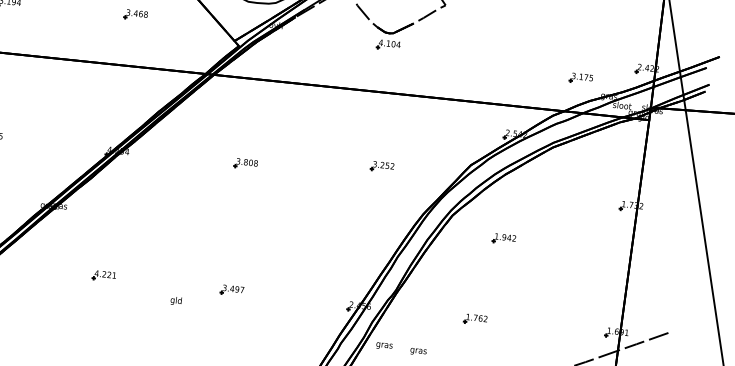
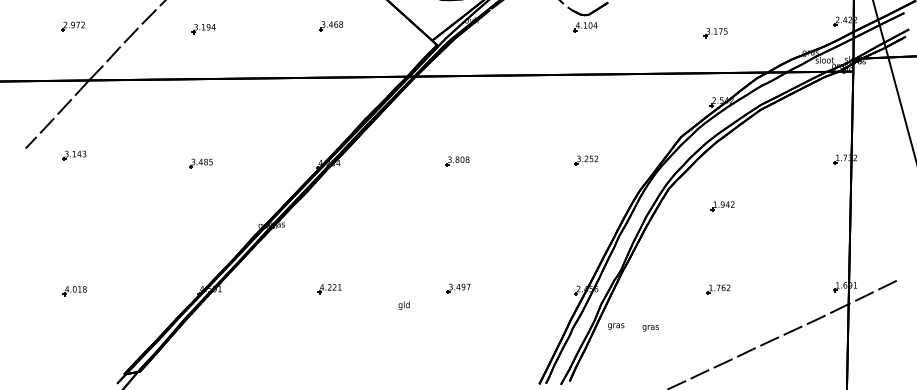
part: (580, 78) -> (715, 33), moved
part: (382, 166) -> (586, 160), moved
part: (475, 319) -> (718, 289), moved

